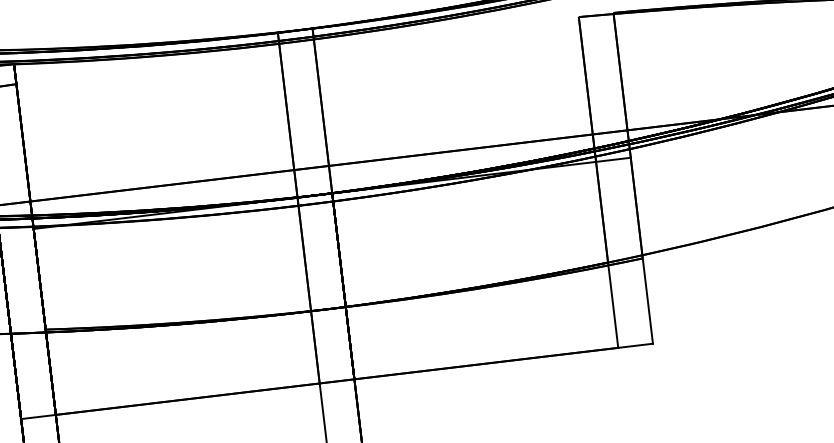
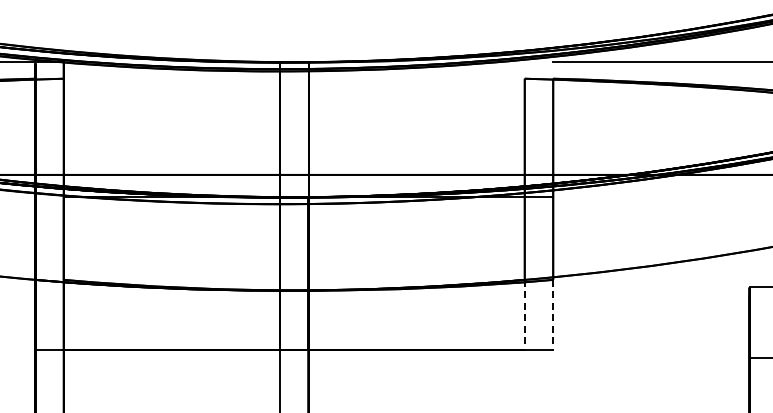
line: (648, 300) -> (553, 314), solid -> dashed
line: (612, 304) -> (524, 314), solid -> dashed

